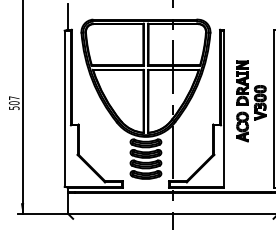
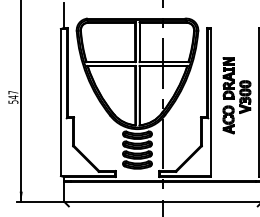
text: (14, 103) -> (13, 97), 507 -> 547

